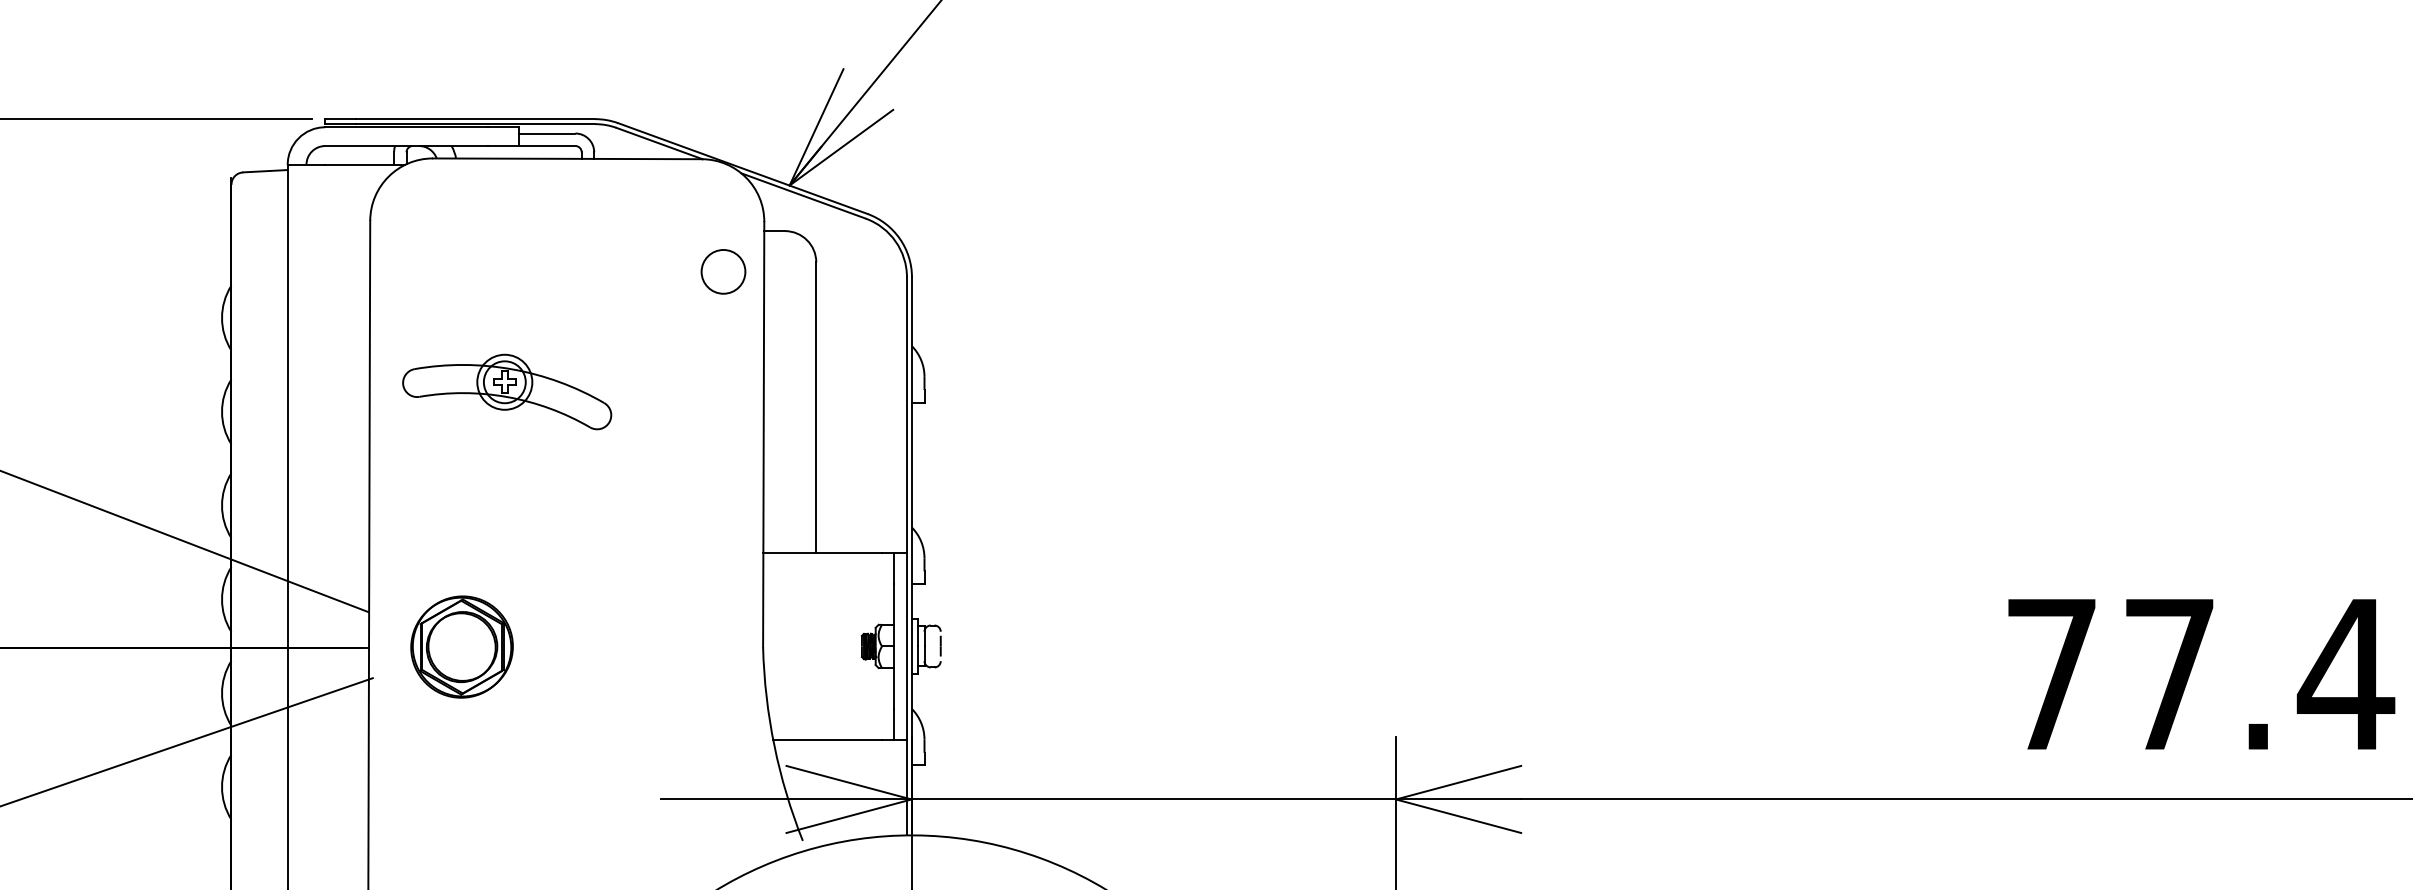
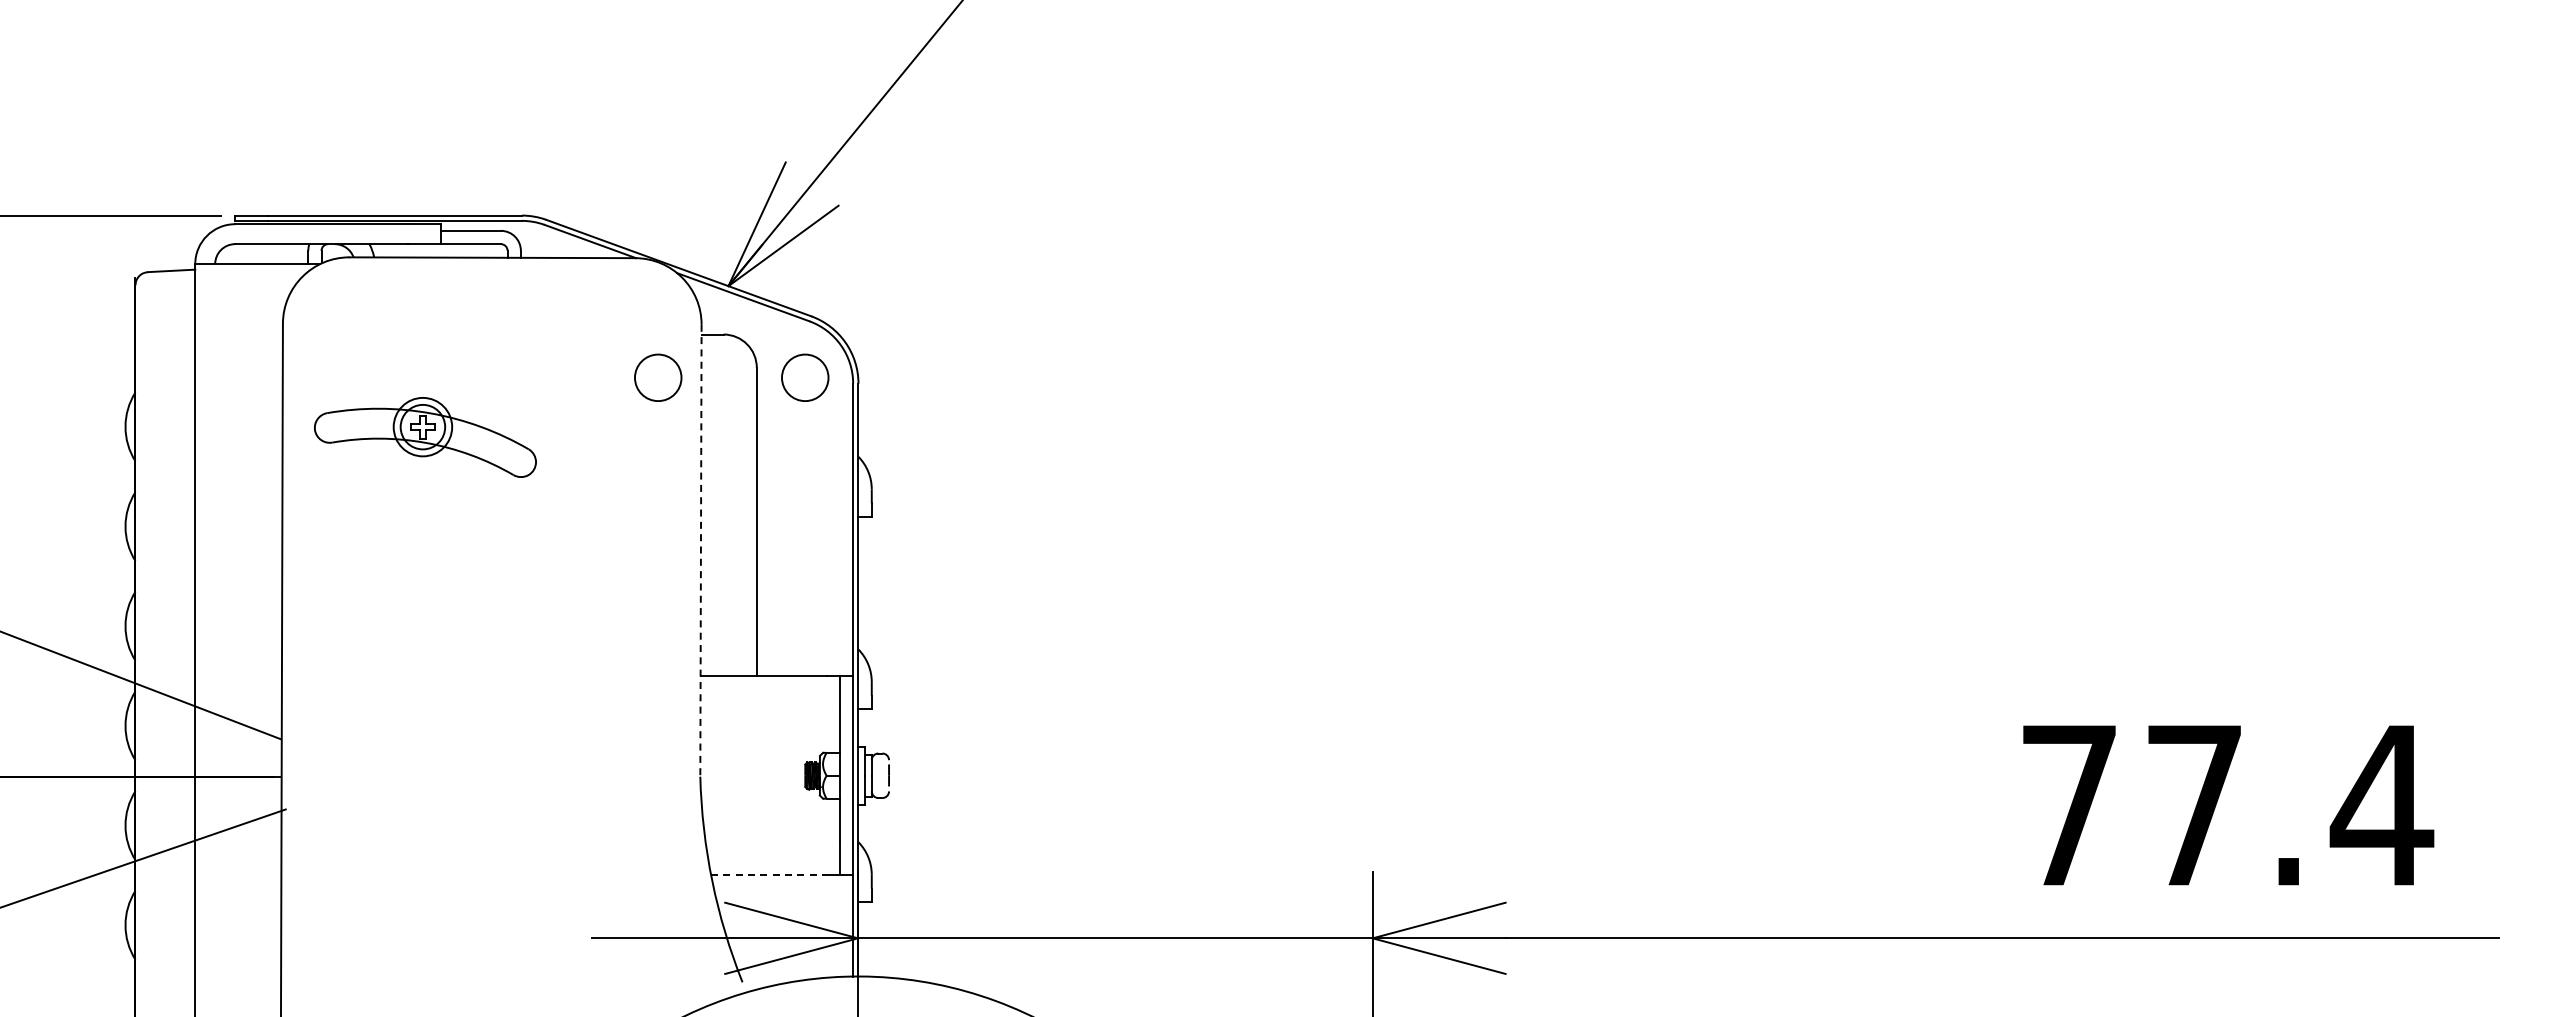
circle: (862, 271) -> (805, 377), added
part: (507, 392) -> (425, 437), moved
line: (763, 434) -> (700, 550), solid -> dashed
part: (462, 647) -> (380, 776), removed
line: (827, 740) -> (768, 875), solid -> dashed

